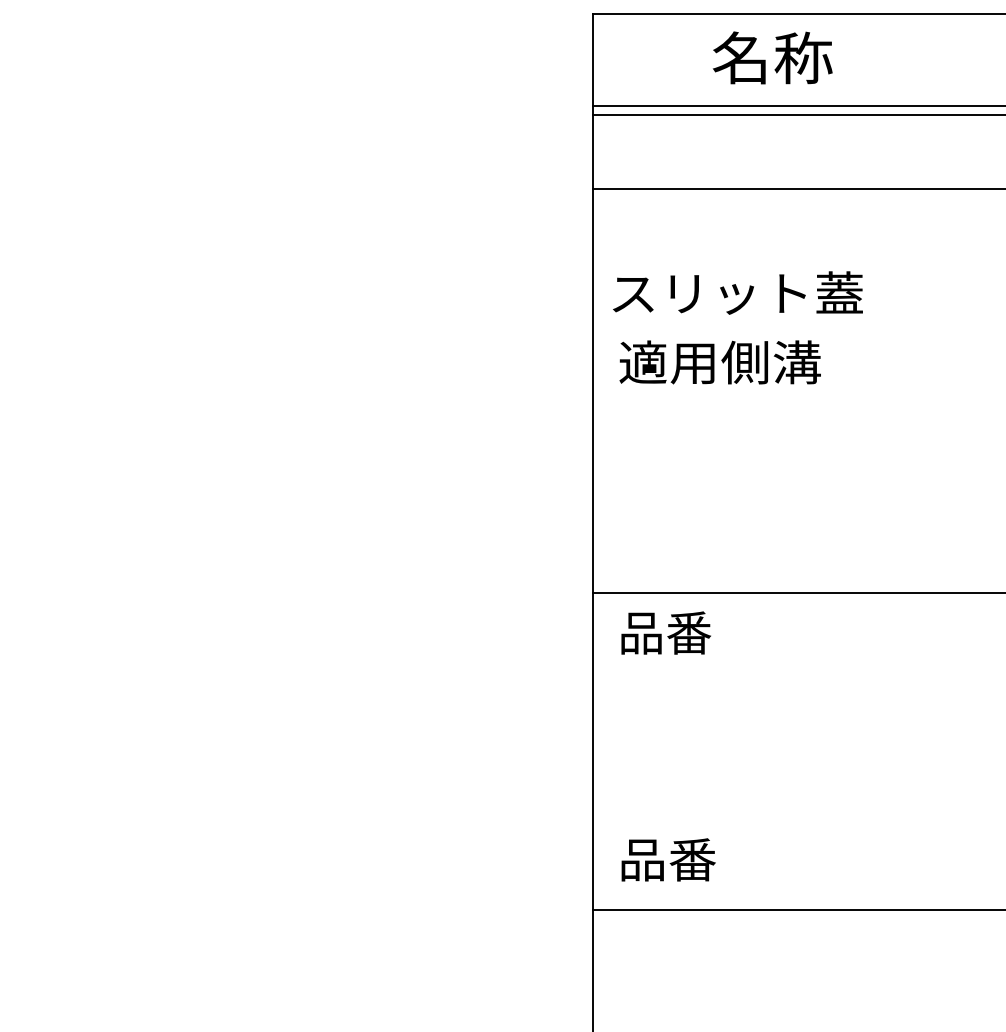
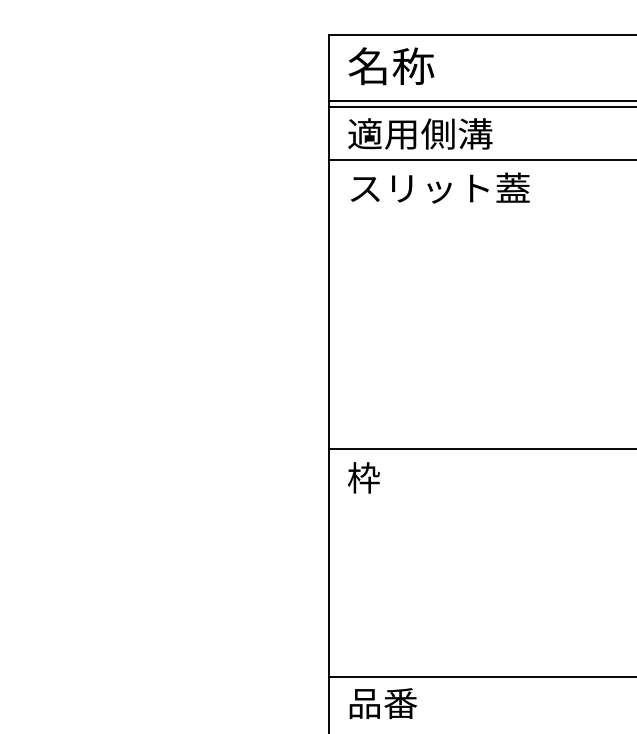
text: (772, 57) -> (391, 65), moved
text: (737, 292) -> (439, 187), moved
text: (719, 362) -> (419, 134), moved
text: (665, 632) -> (381, 477), 品番 -> 枠
text: (668, 859) -> (383, 703), moved

